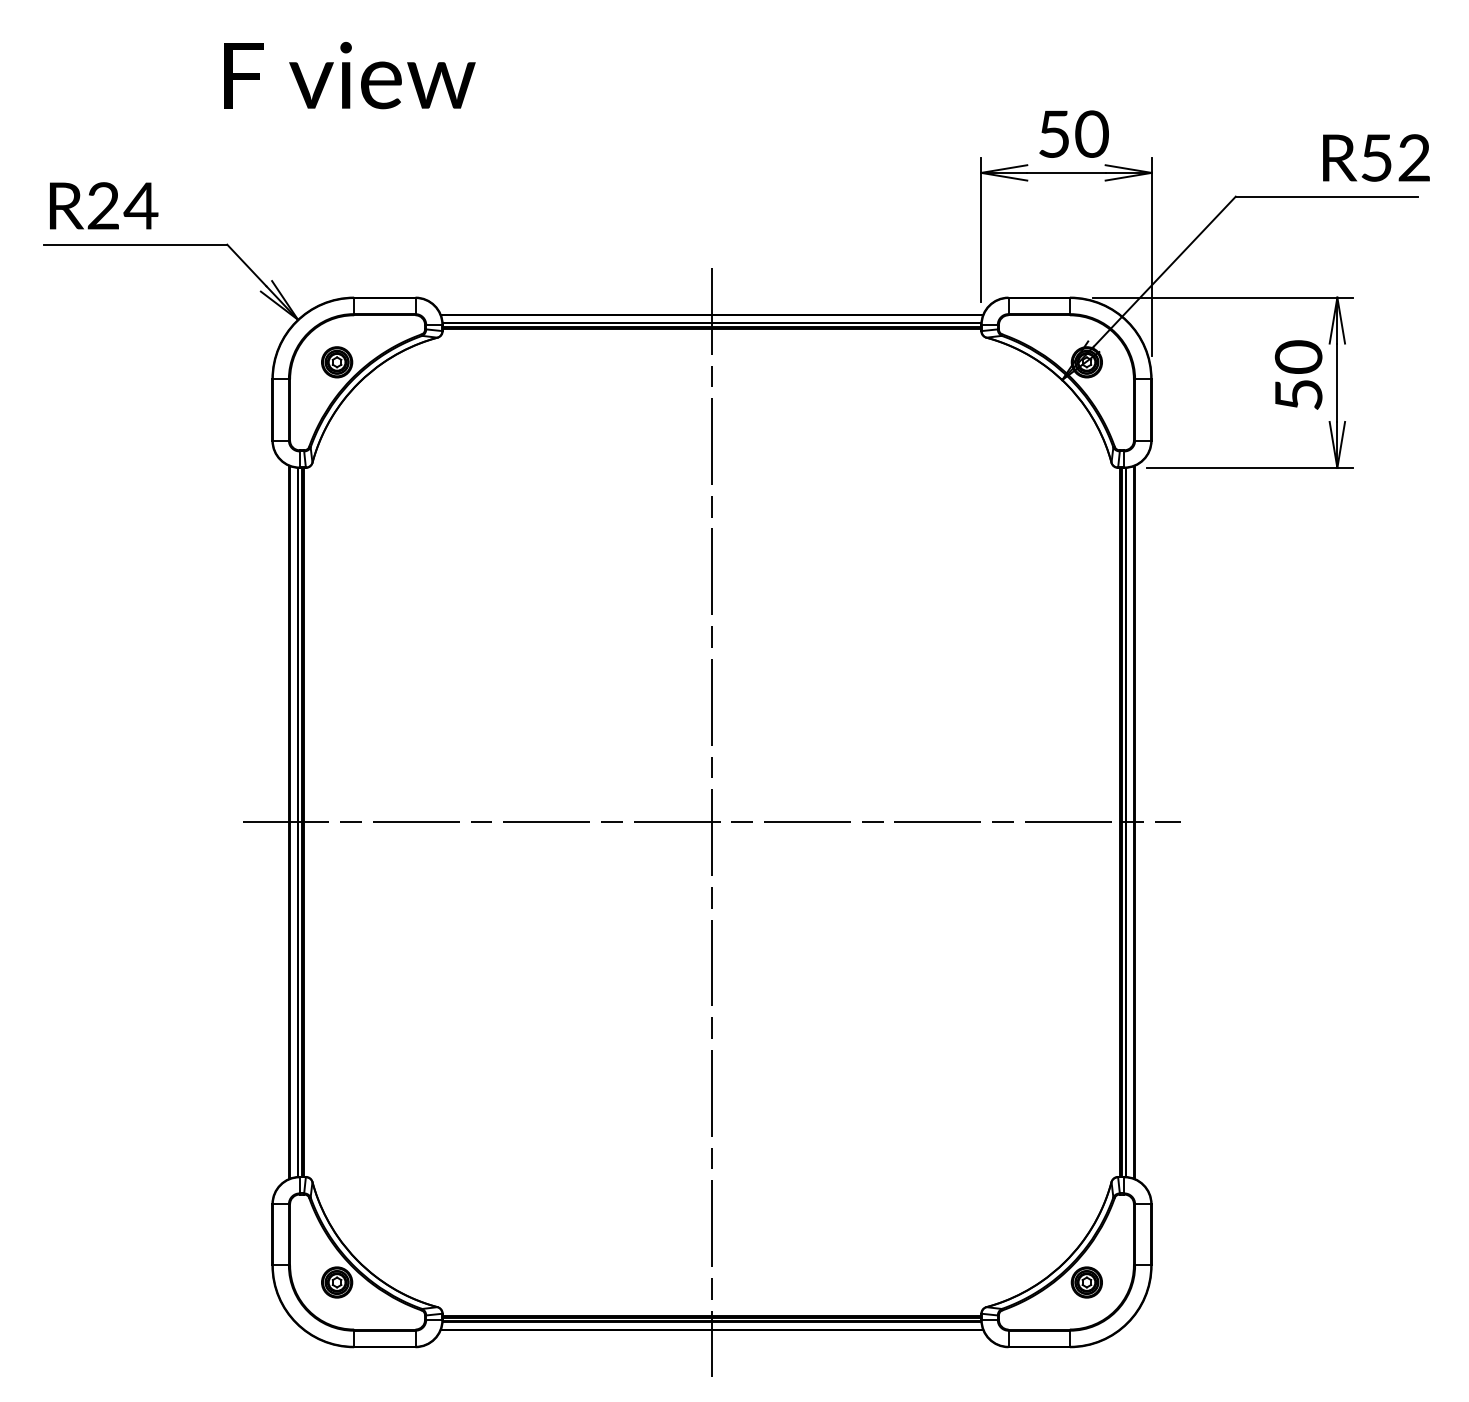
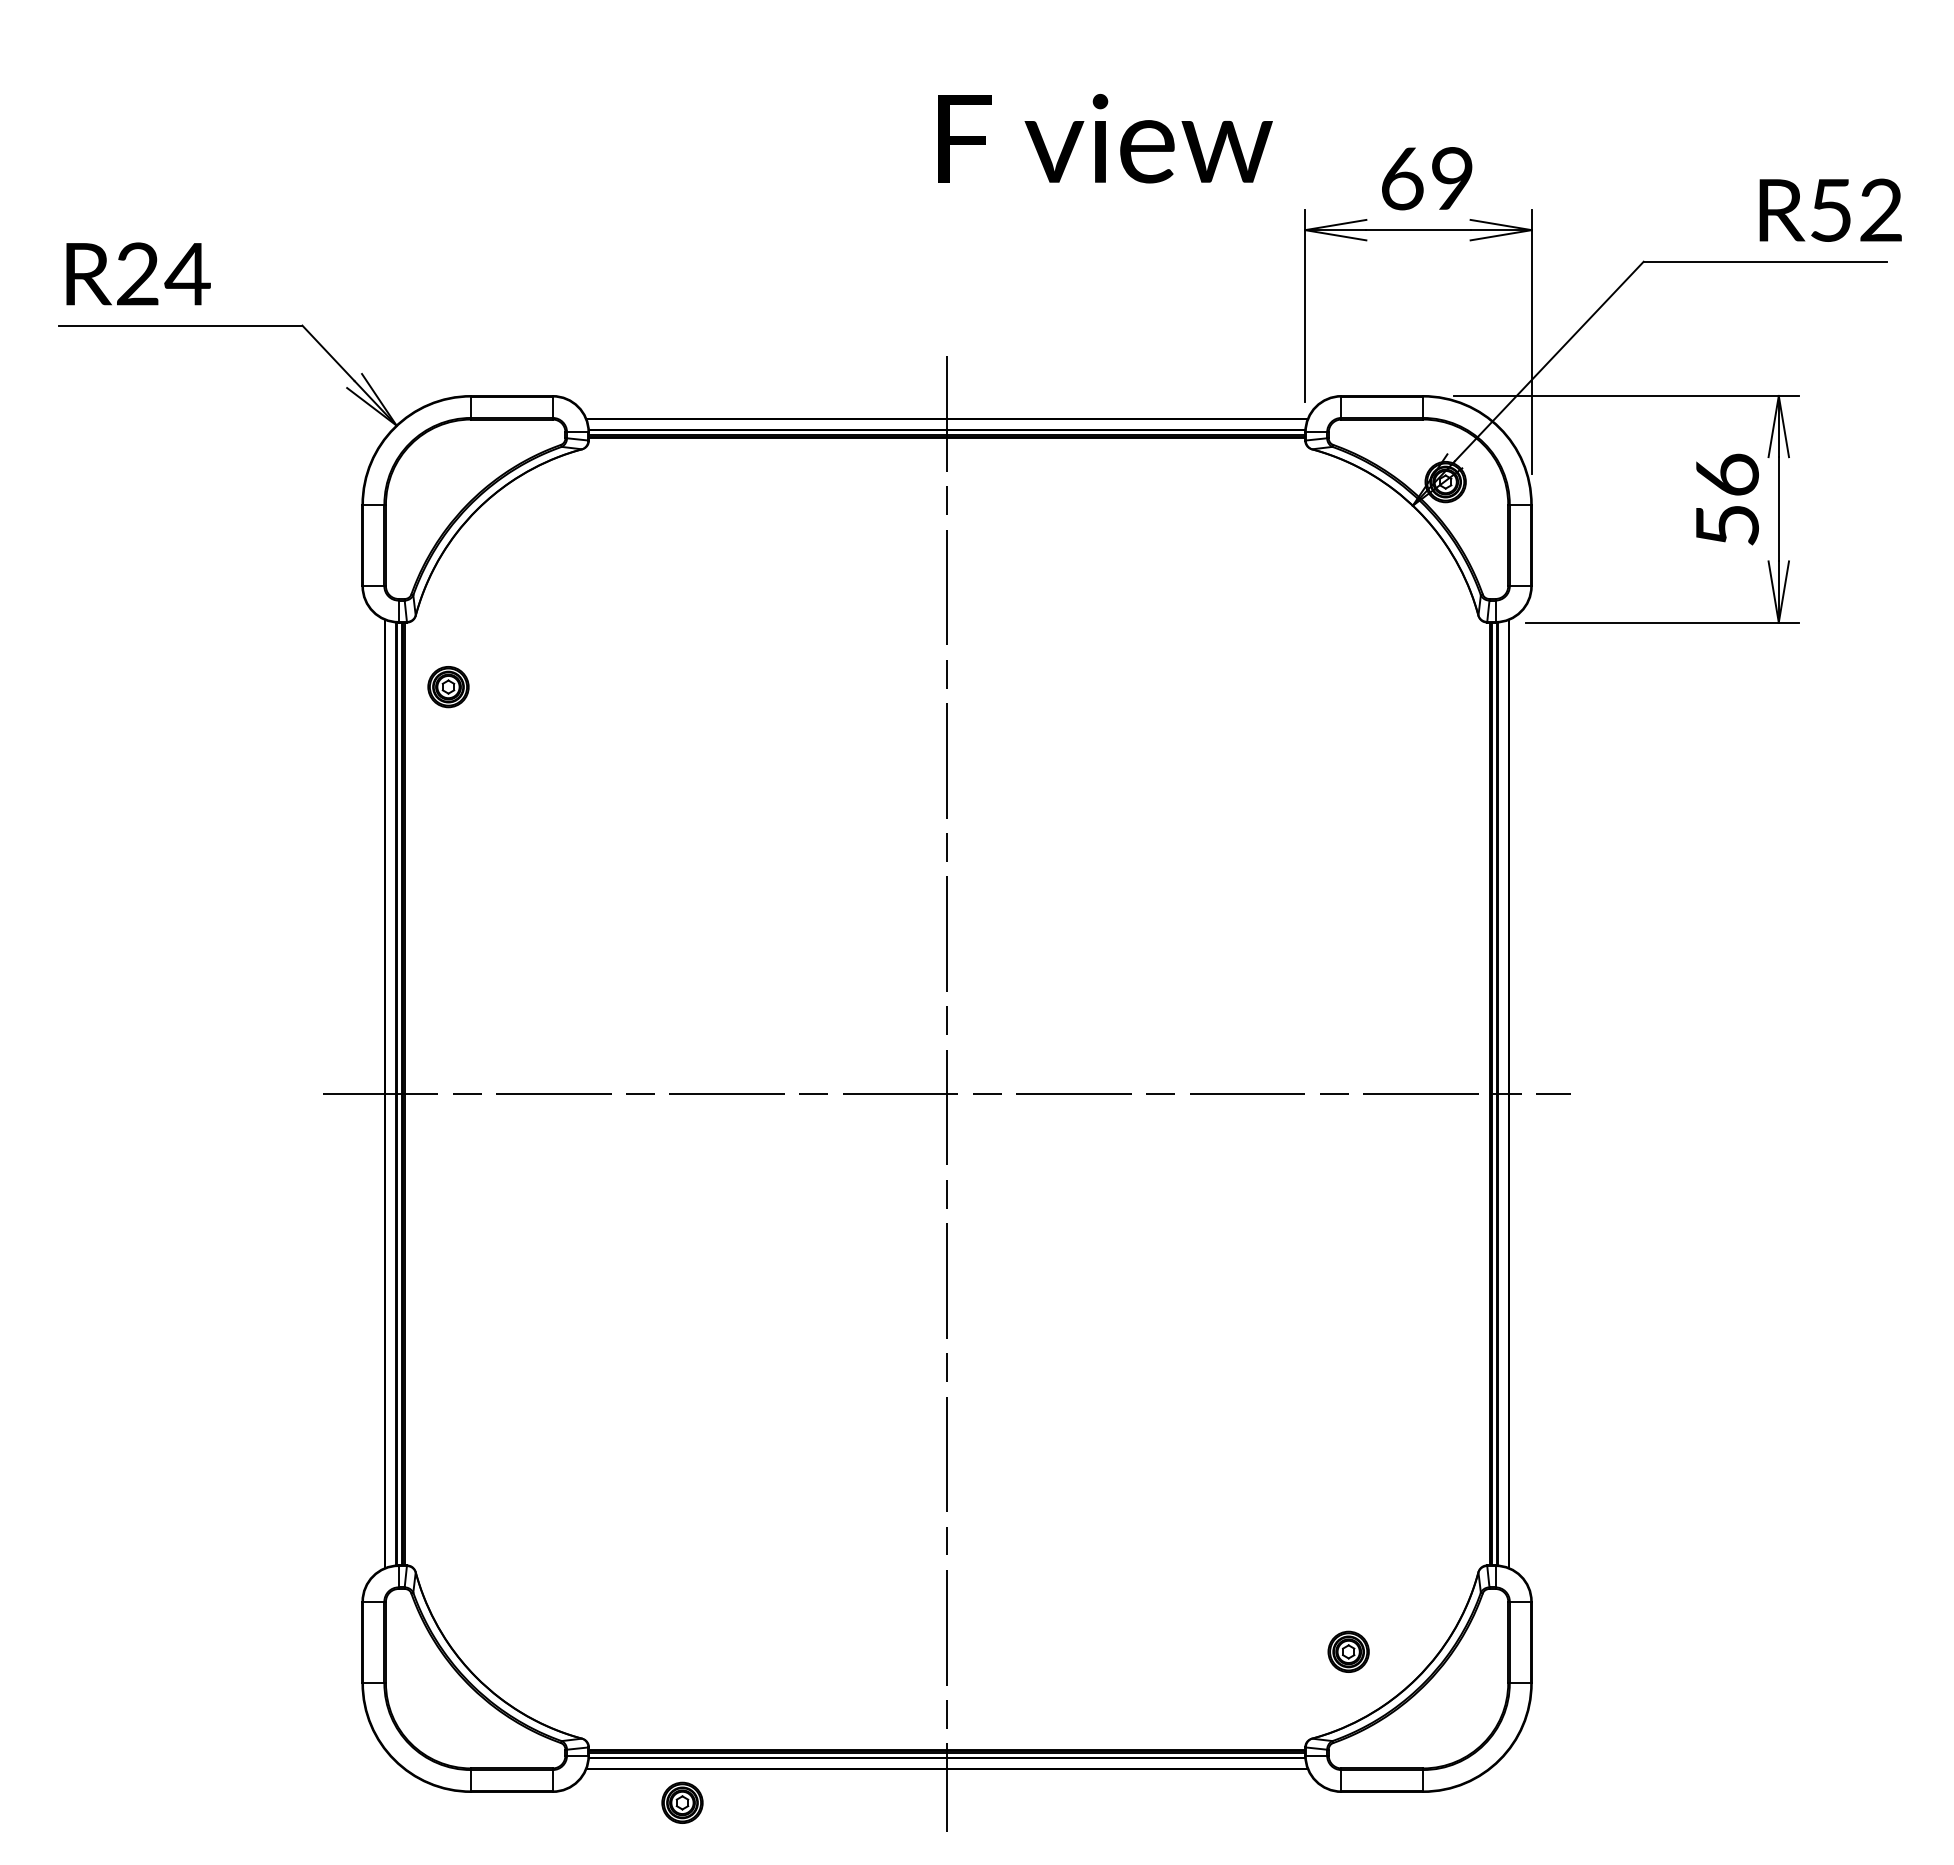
text: (349, 75) -> (1105, 138), moved
text: (1073, 134) -> (1428, 178), 50 -> 69
text: (1298, 356) -> (1726, 474), 50 -> 56
part: (337, 362) -> (448, 687), moved
part: (337, 1282) -> (682, 1802), moved
part: (1086, 1282) -> (1348, 1651), moved

